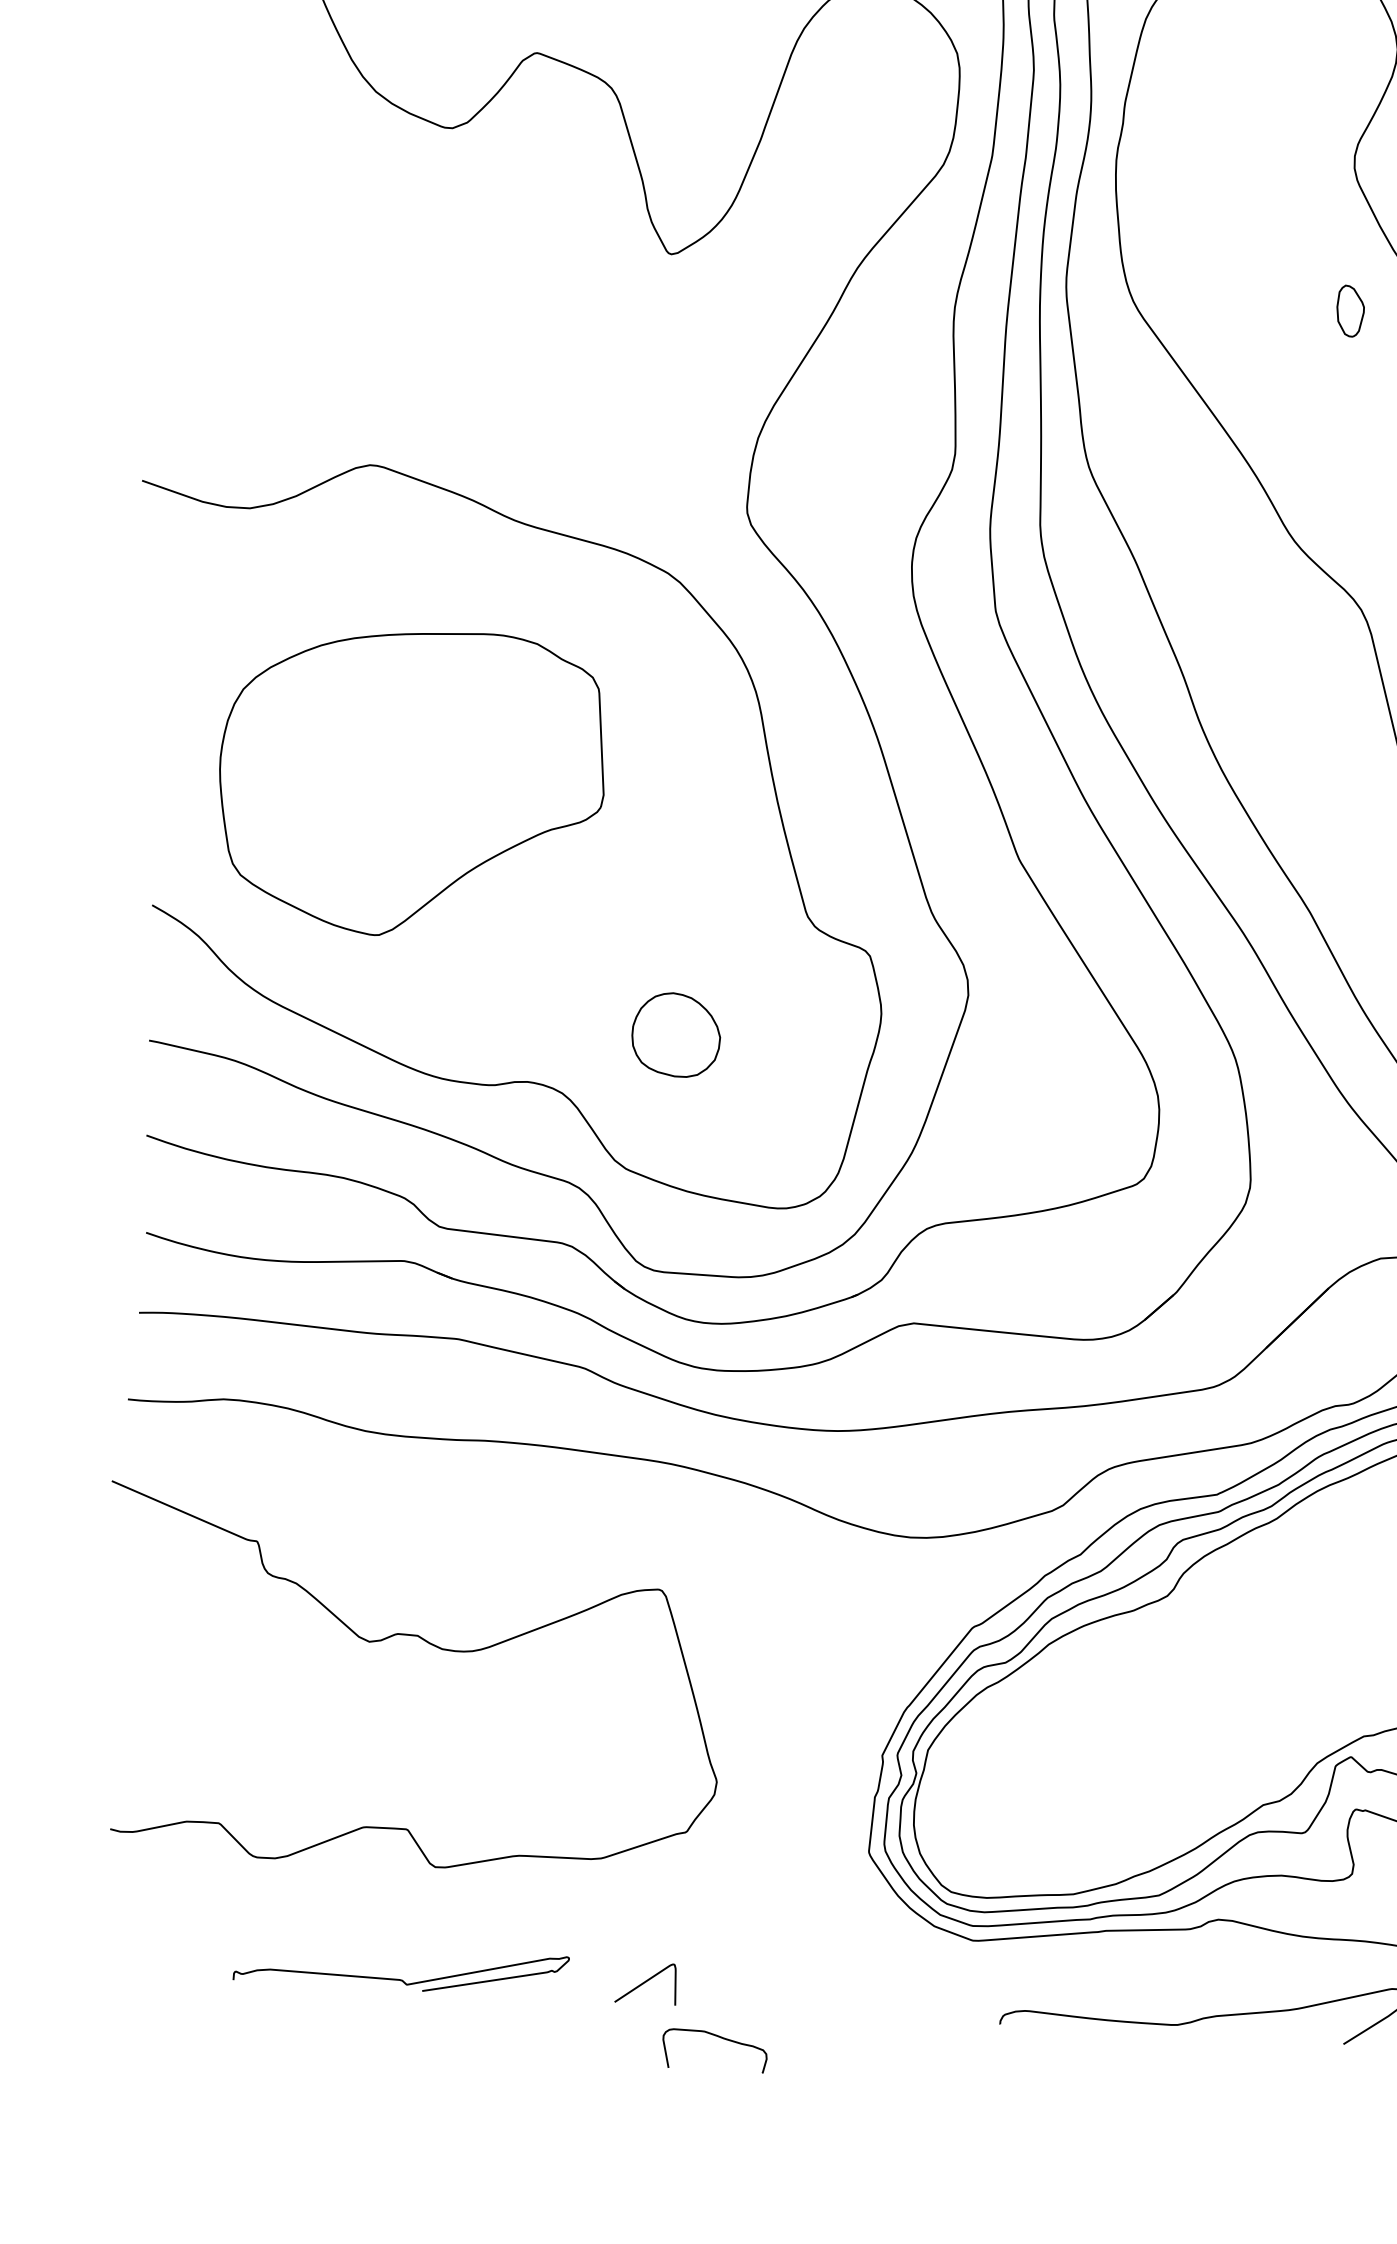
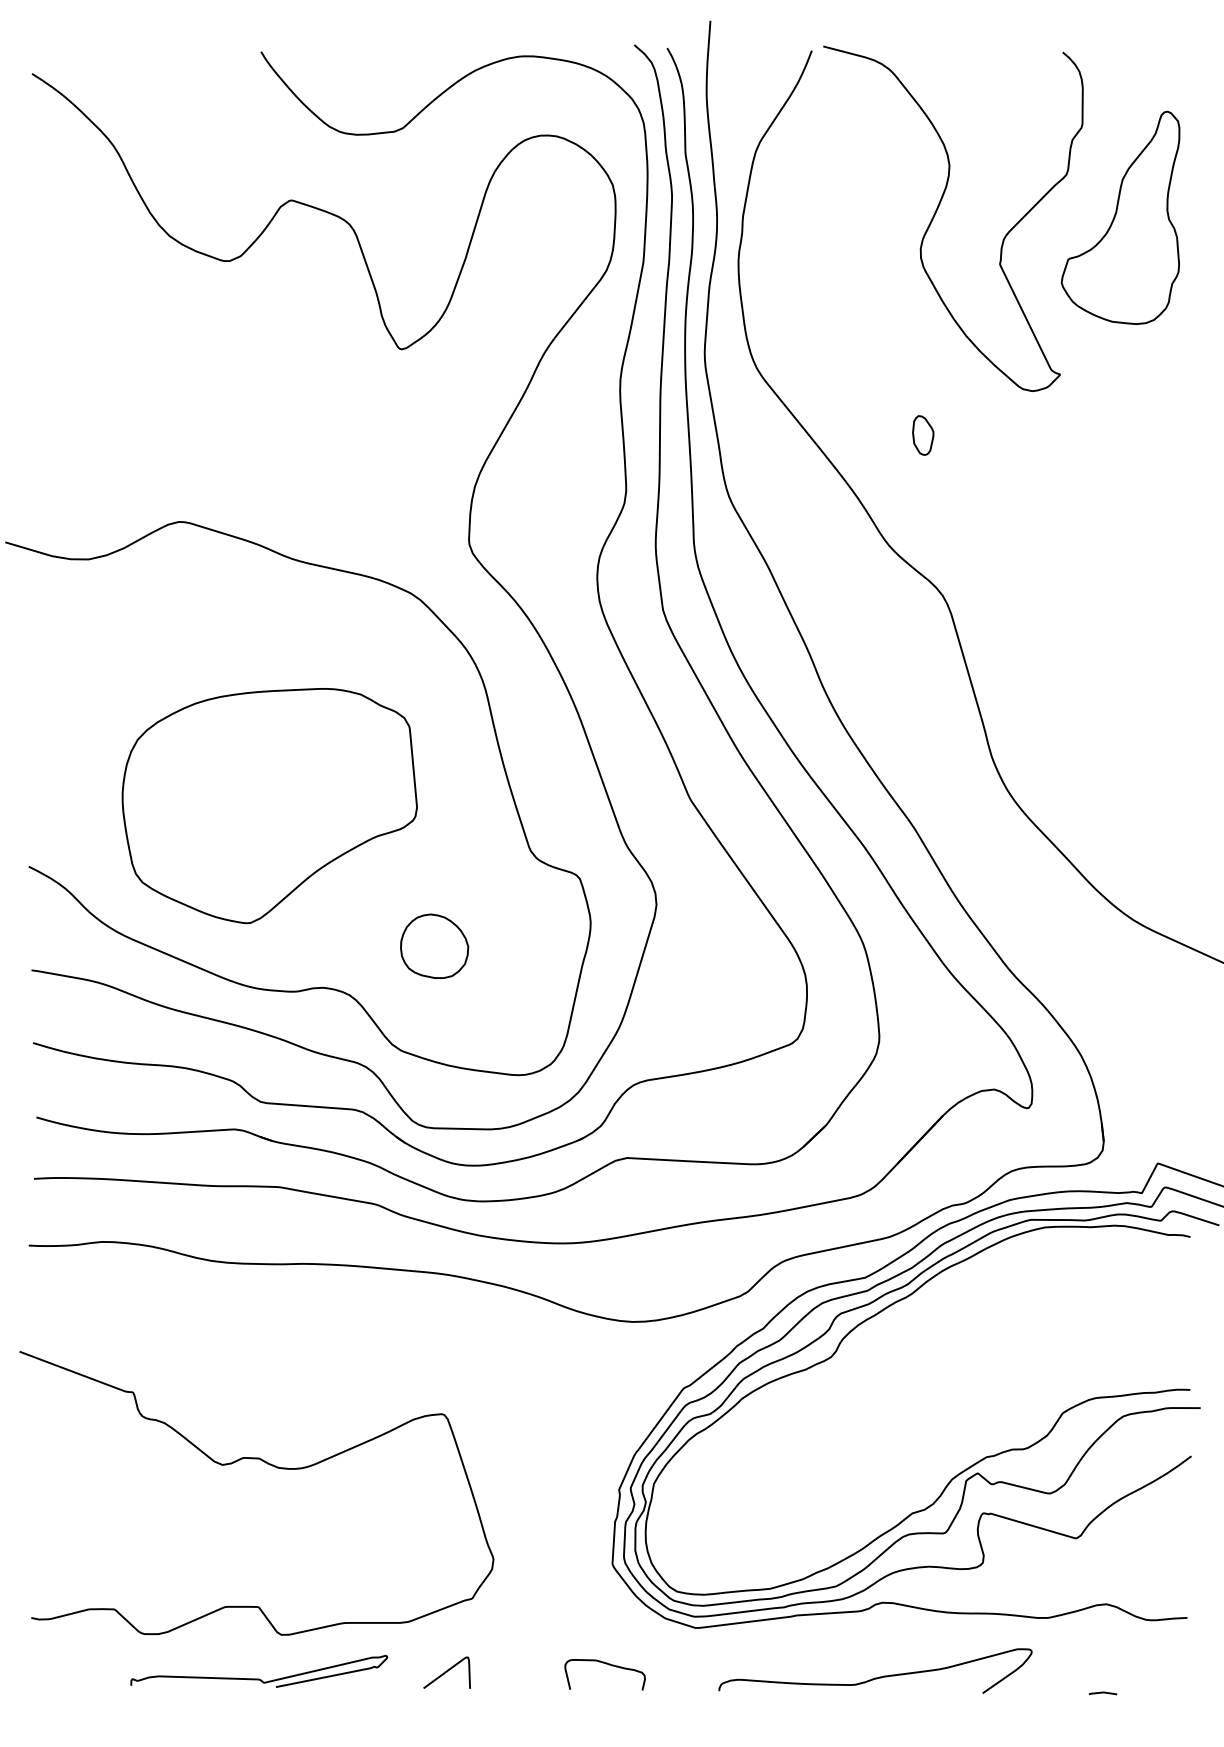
part: (1350, 311) -> (923, 435), moved
part: (411, 784) -> (269, 806), moved
curve: (430, 1645) -> (269, 1465), moved
curve: (716, 2037) -> (605, 1664), moved

